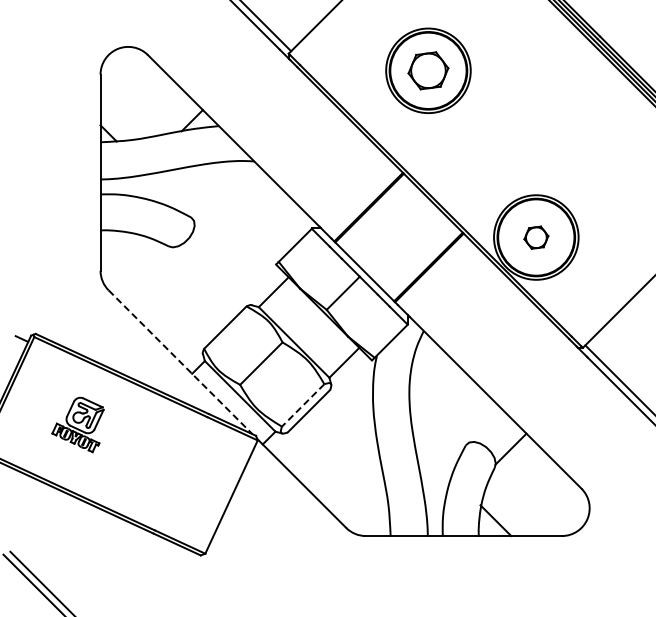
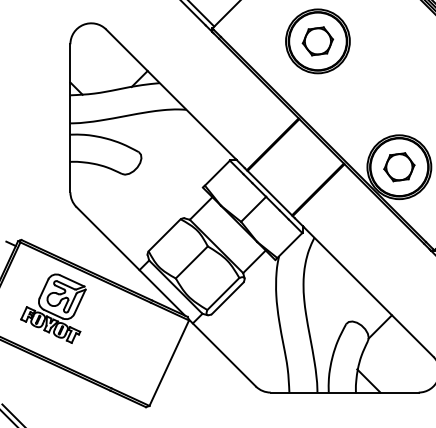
part: (536, 237) -> (399, 167), size x1.67
line: (180, 362) -> (130, 261), dashed -> solid
line: (303, 405) -> (223, 294), dashed -> solid
part: (77, 424) -> (53, 308), size x1.67

